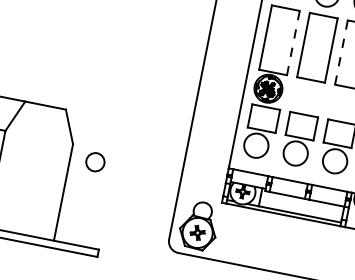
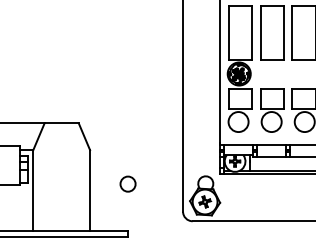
line: (294, 42) -> (252, 32), dashed -> solid
line: (341, 53) -> (292, 33), dashed -> solid
circle: (94, 161) -> (127, 183), moved

